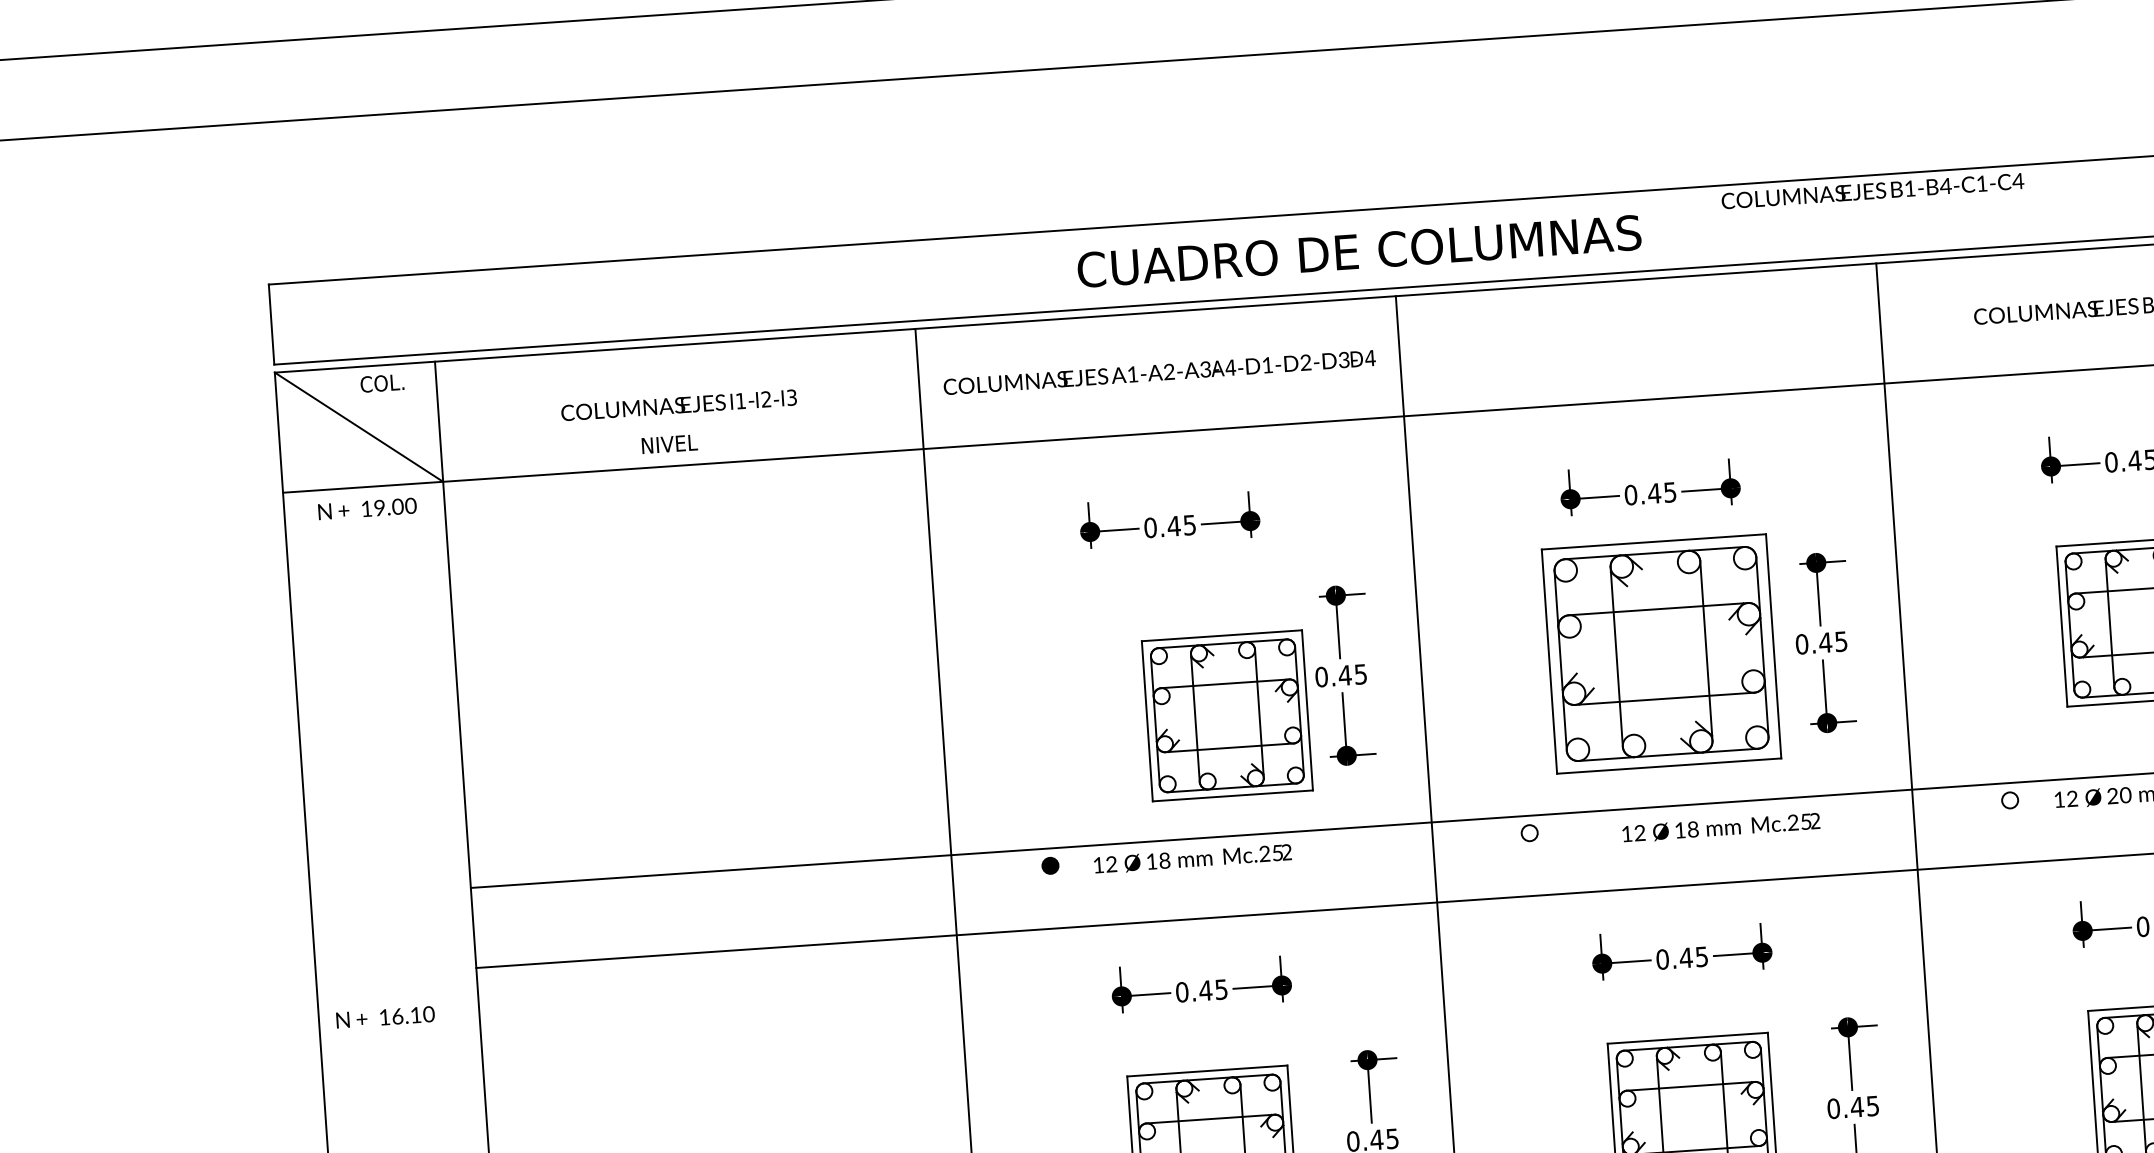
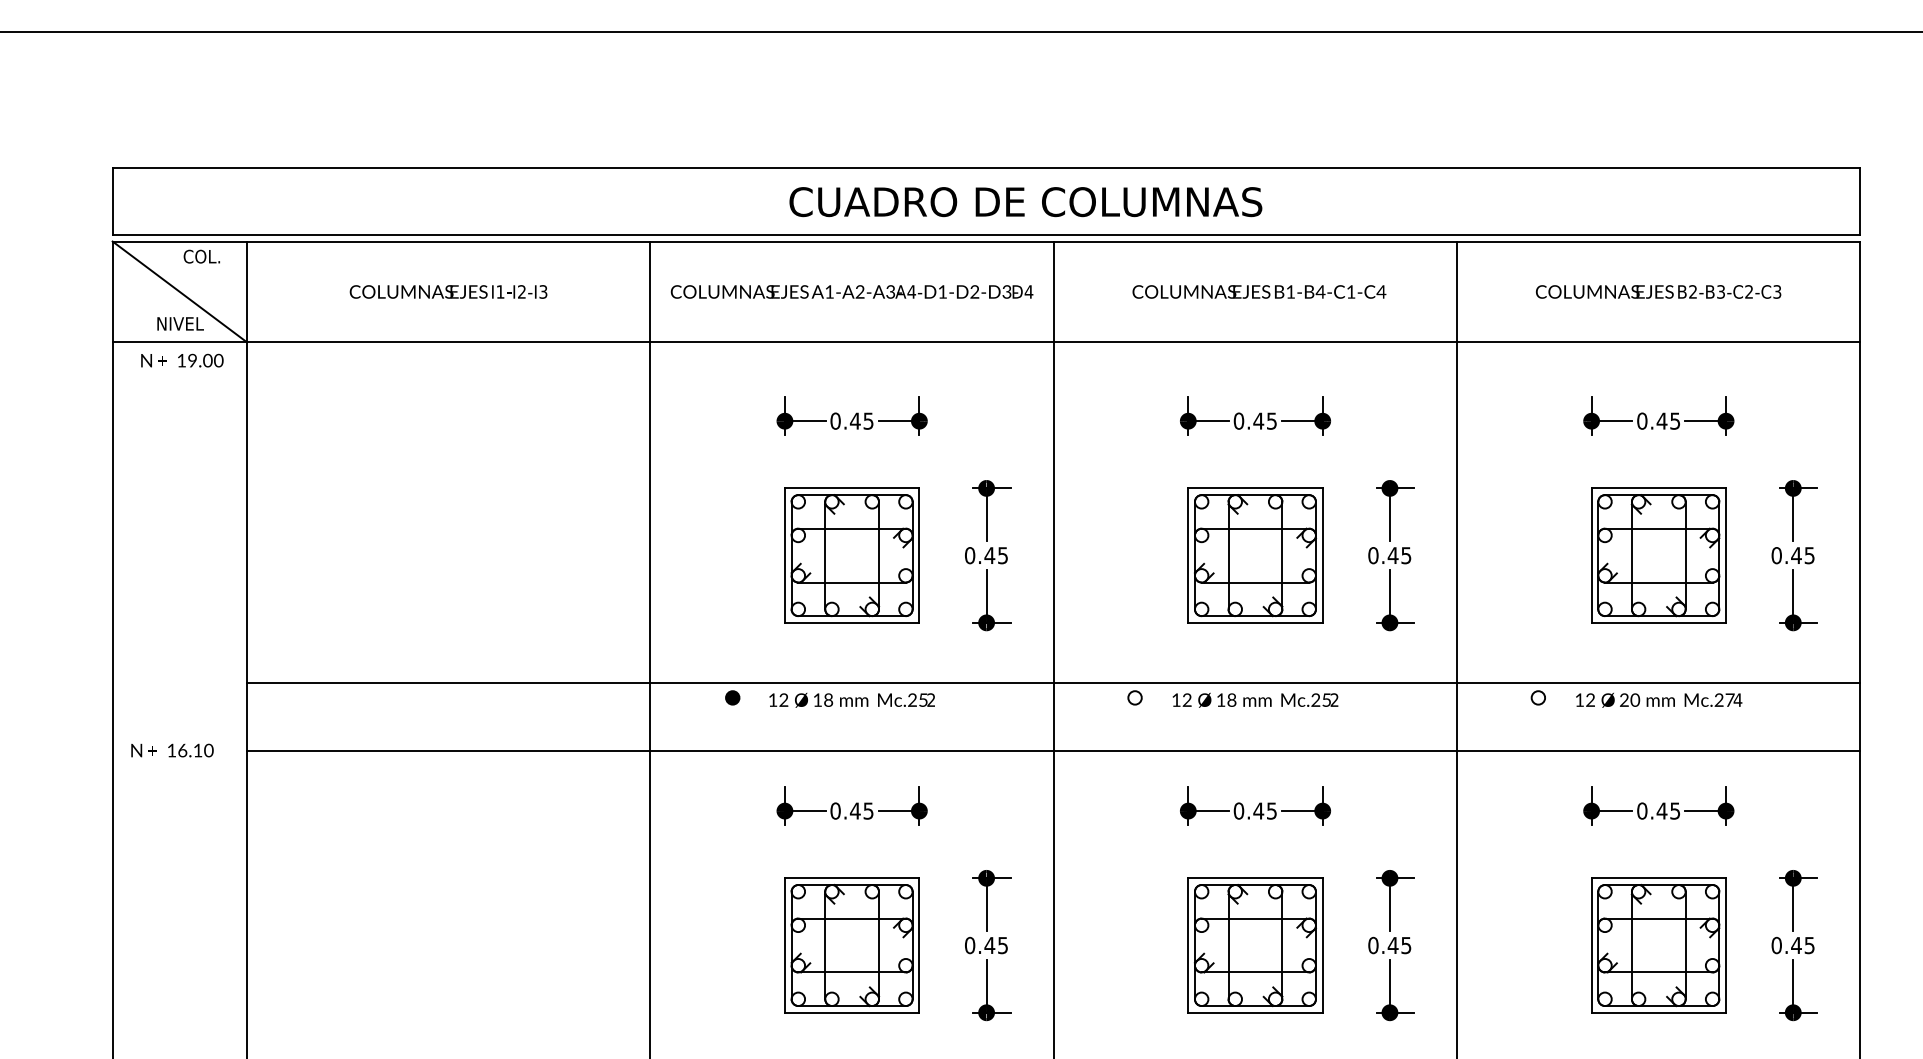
text: (1872, 190) -> (1259, 291), moved
text: (669, 443) -> (180, 323), moved
part: (1661, 653) -> (1255, 555), size x0.71
part: (1226, 715) -> (851, 555), moved
text: (1721, 826) -> (1255, 699), moved
text: (385, 1017) -> (172, 750), moved

